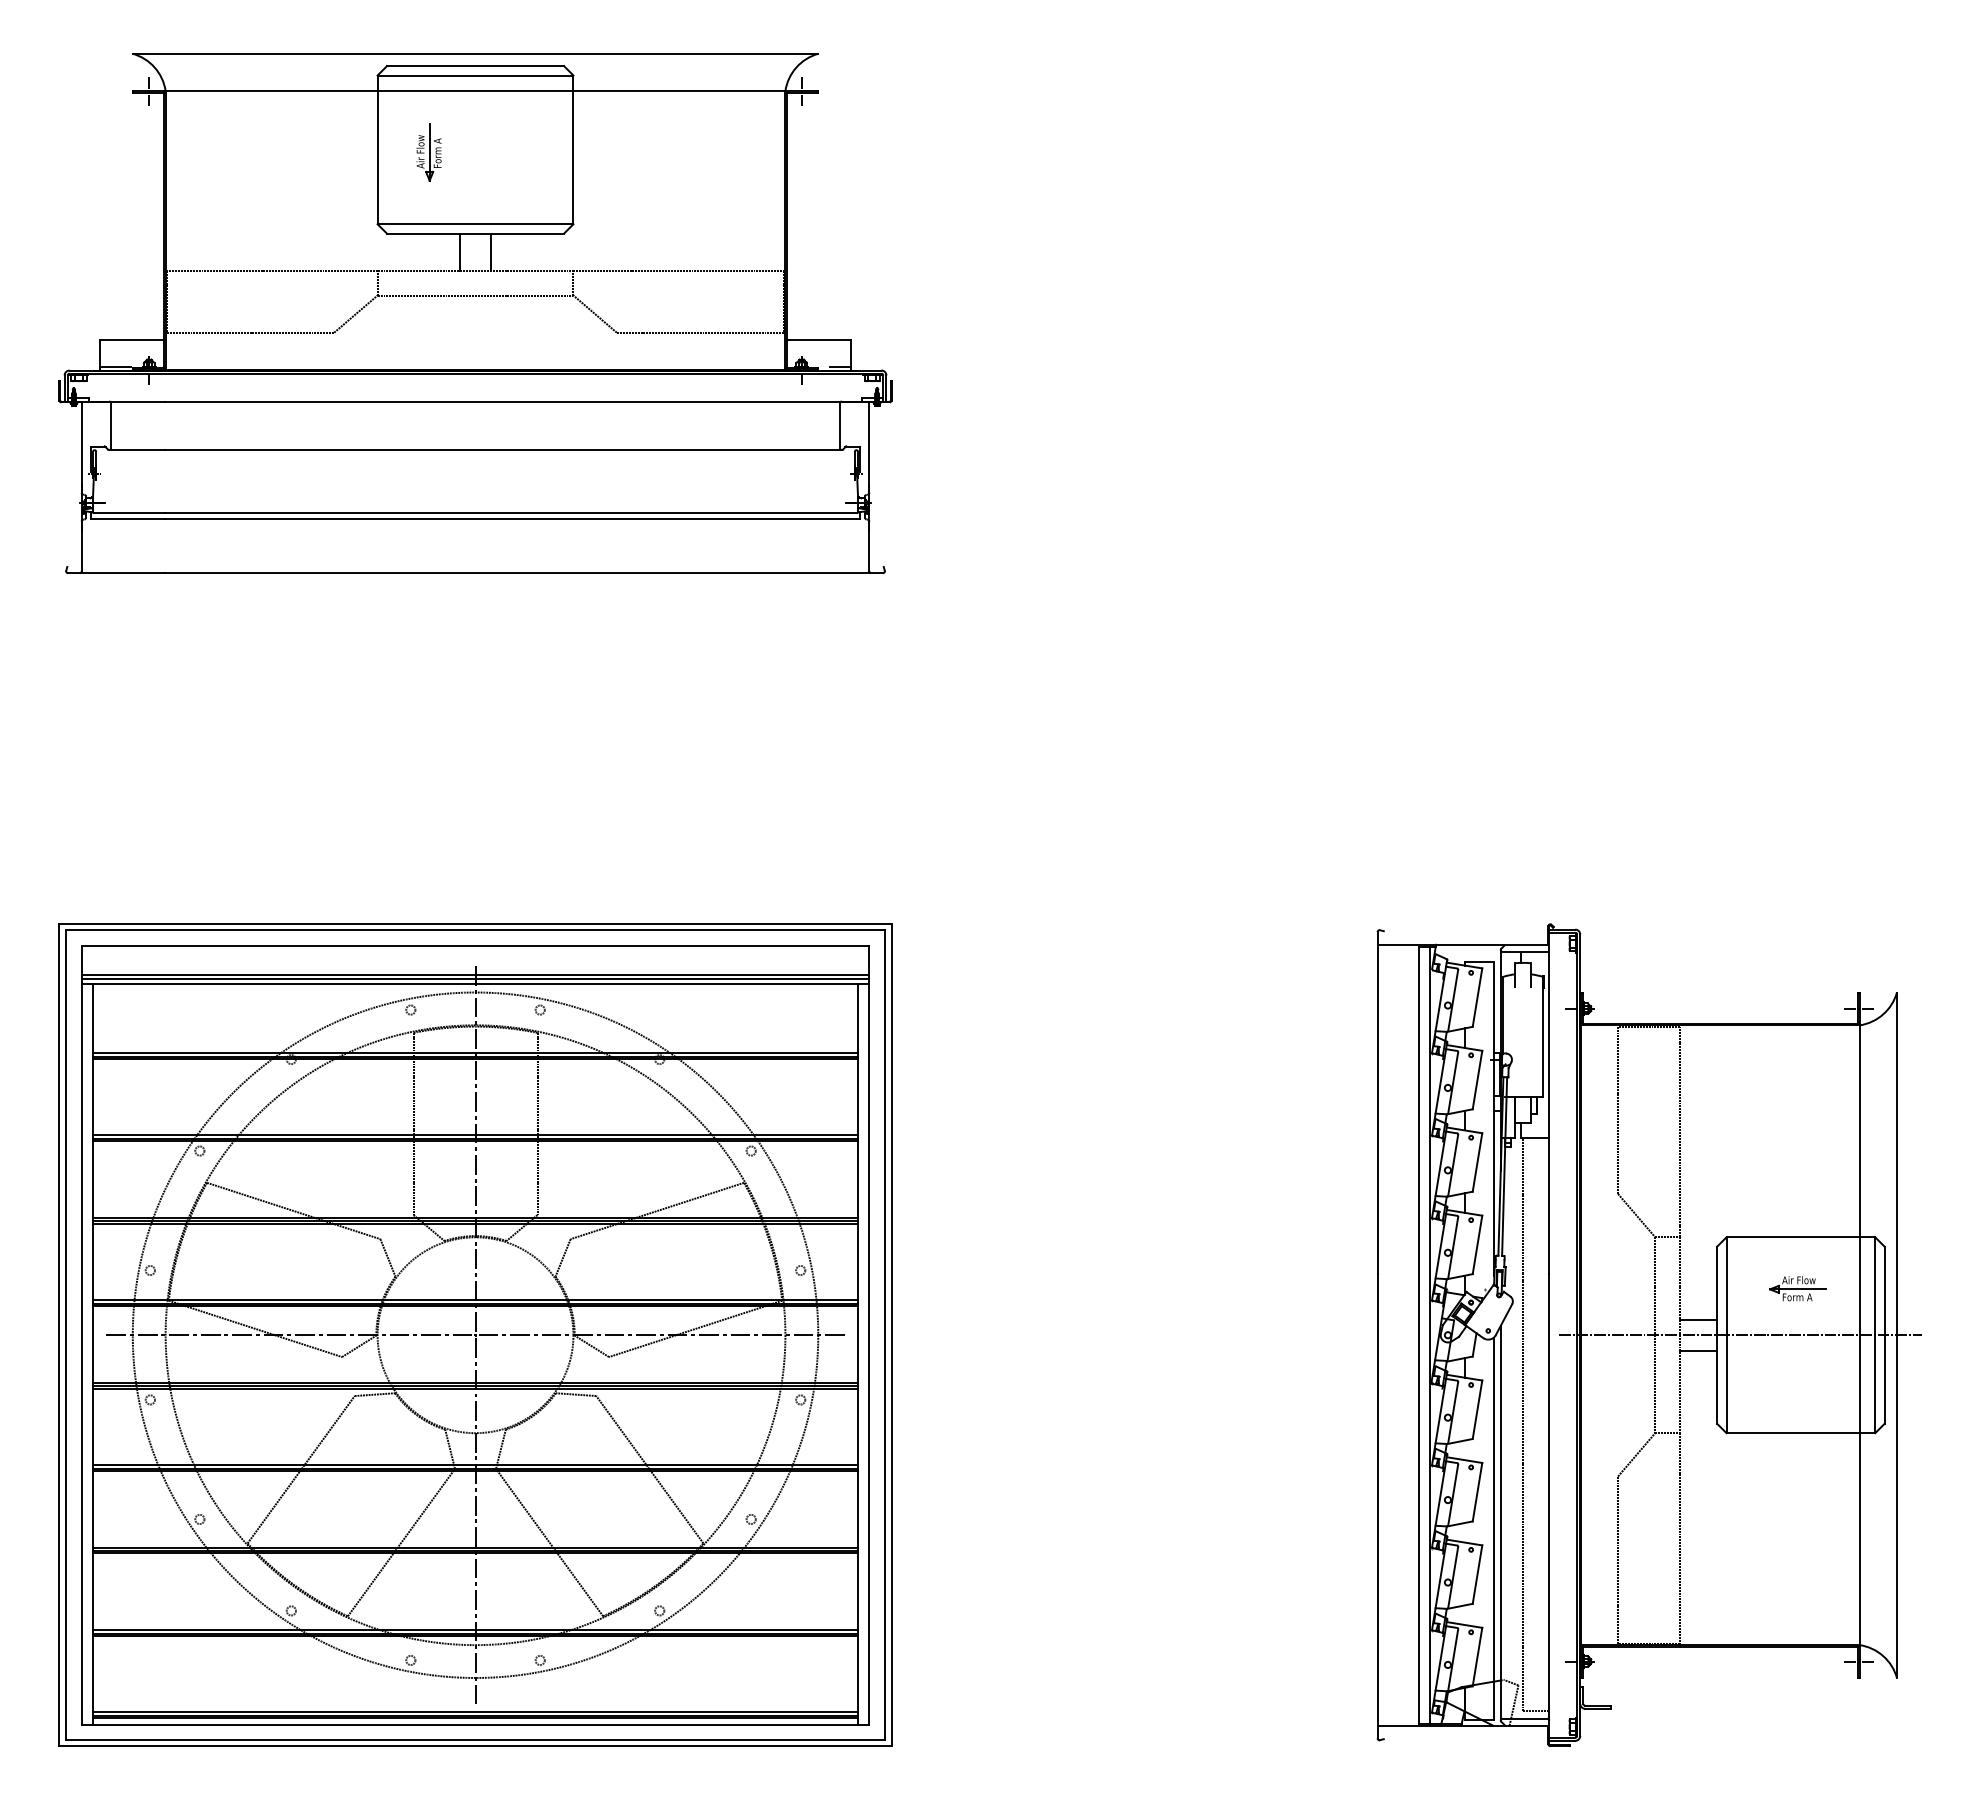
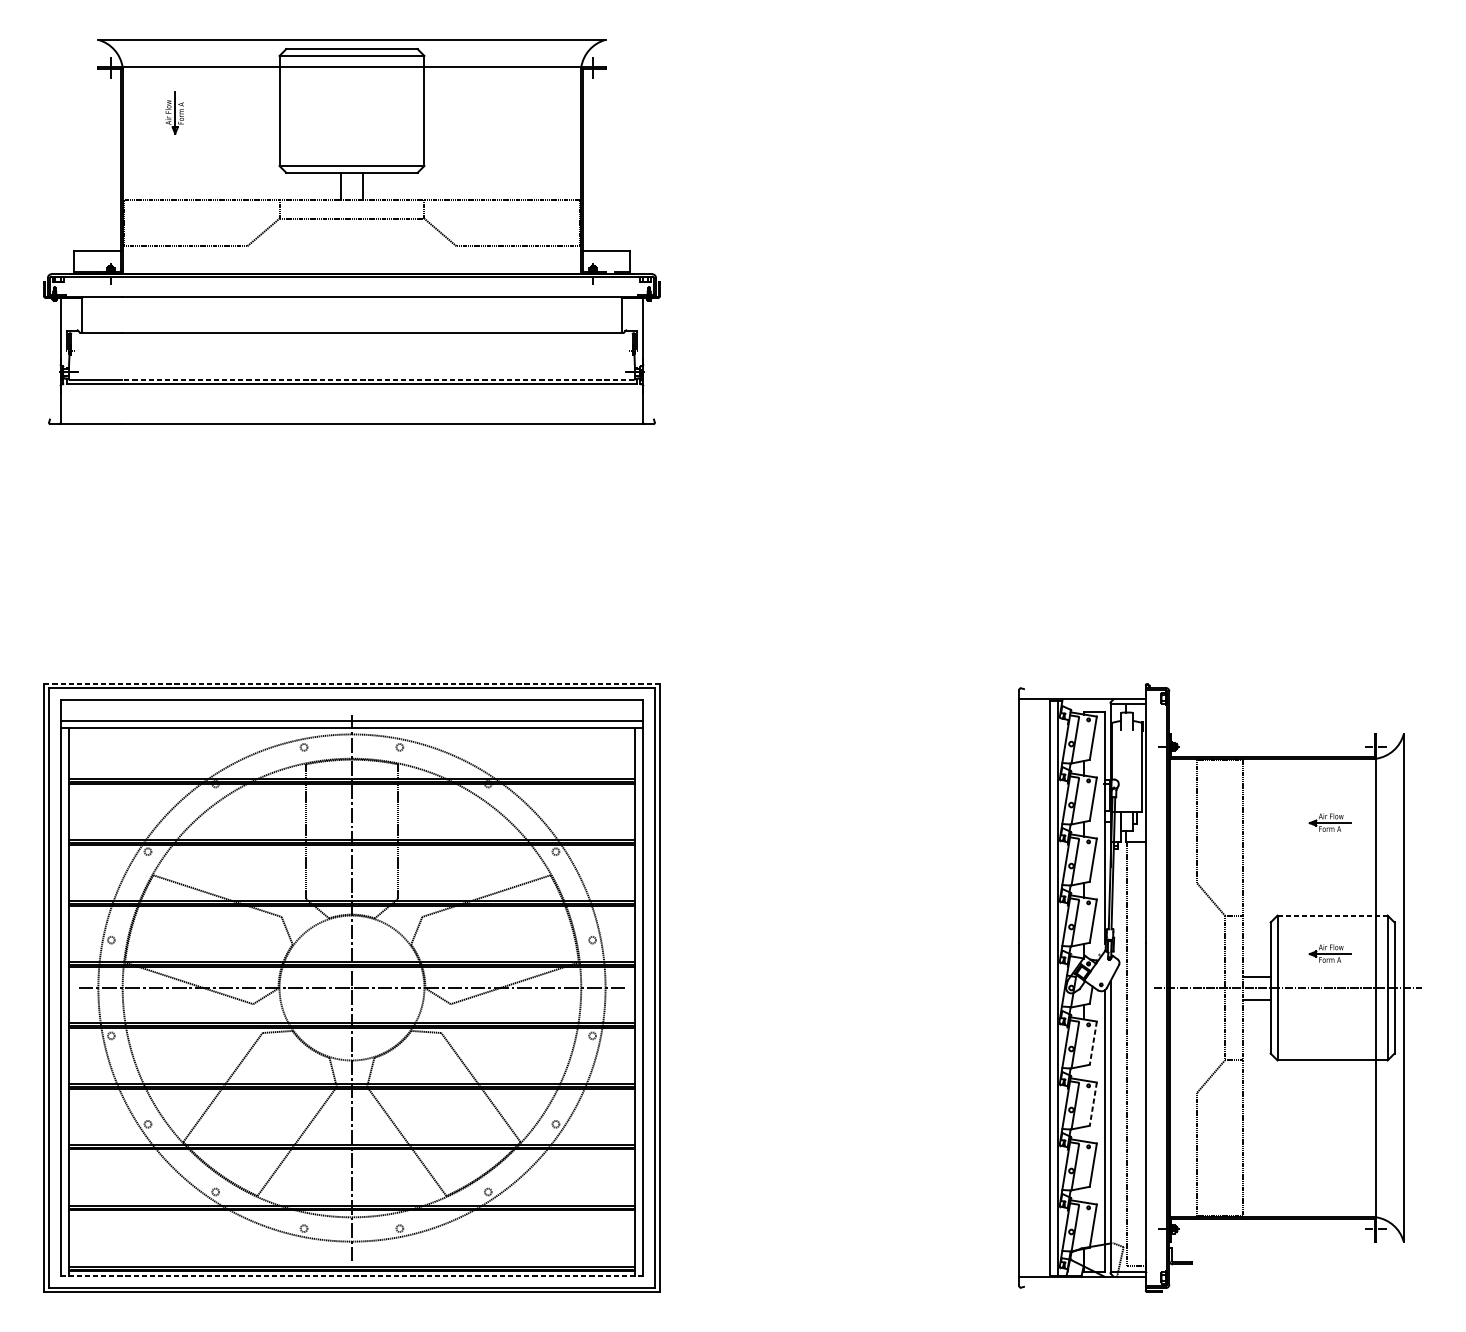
part: (428, 152) -> (174, 112), moved
line: (510, 513) -> (377, 380), solid -> dashed
line: (475, 924) -> (351, 684), solid -> dashed
line: (475, 979) -> (351, 724), removed
part: (1797, 1111) -> (1330, 822), added
line: (1801, 1237) -> (1333, 915), solid -> dashed
line: (1477, 1409) -> (1093, 1042), solid -> dashed
line: (1477, 1492) -> (1093, 1104), solid -> dashed
line: (475, 1724) -> (351, 1276), solid -> dashed

